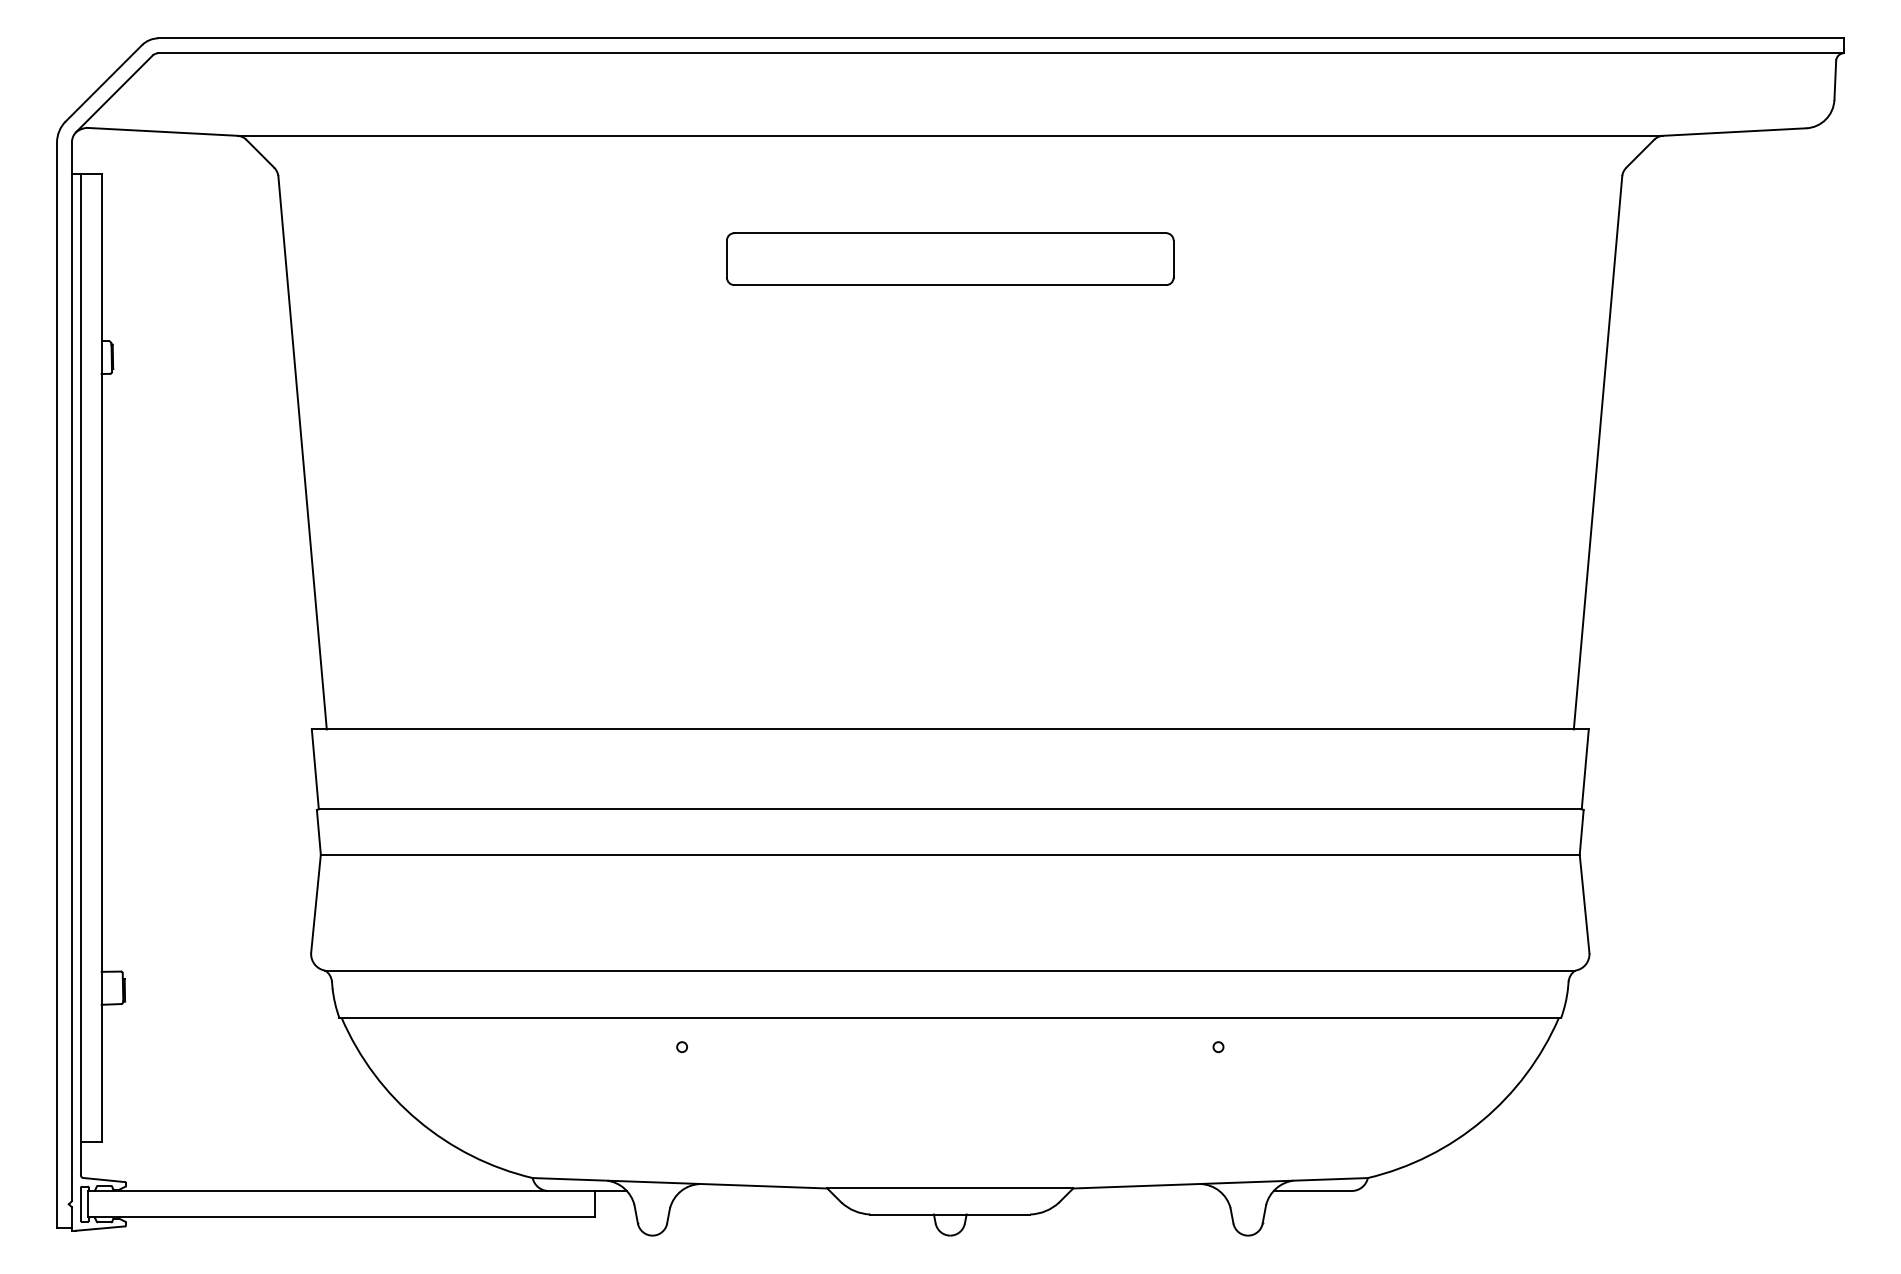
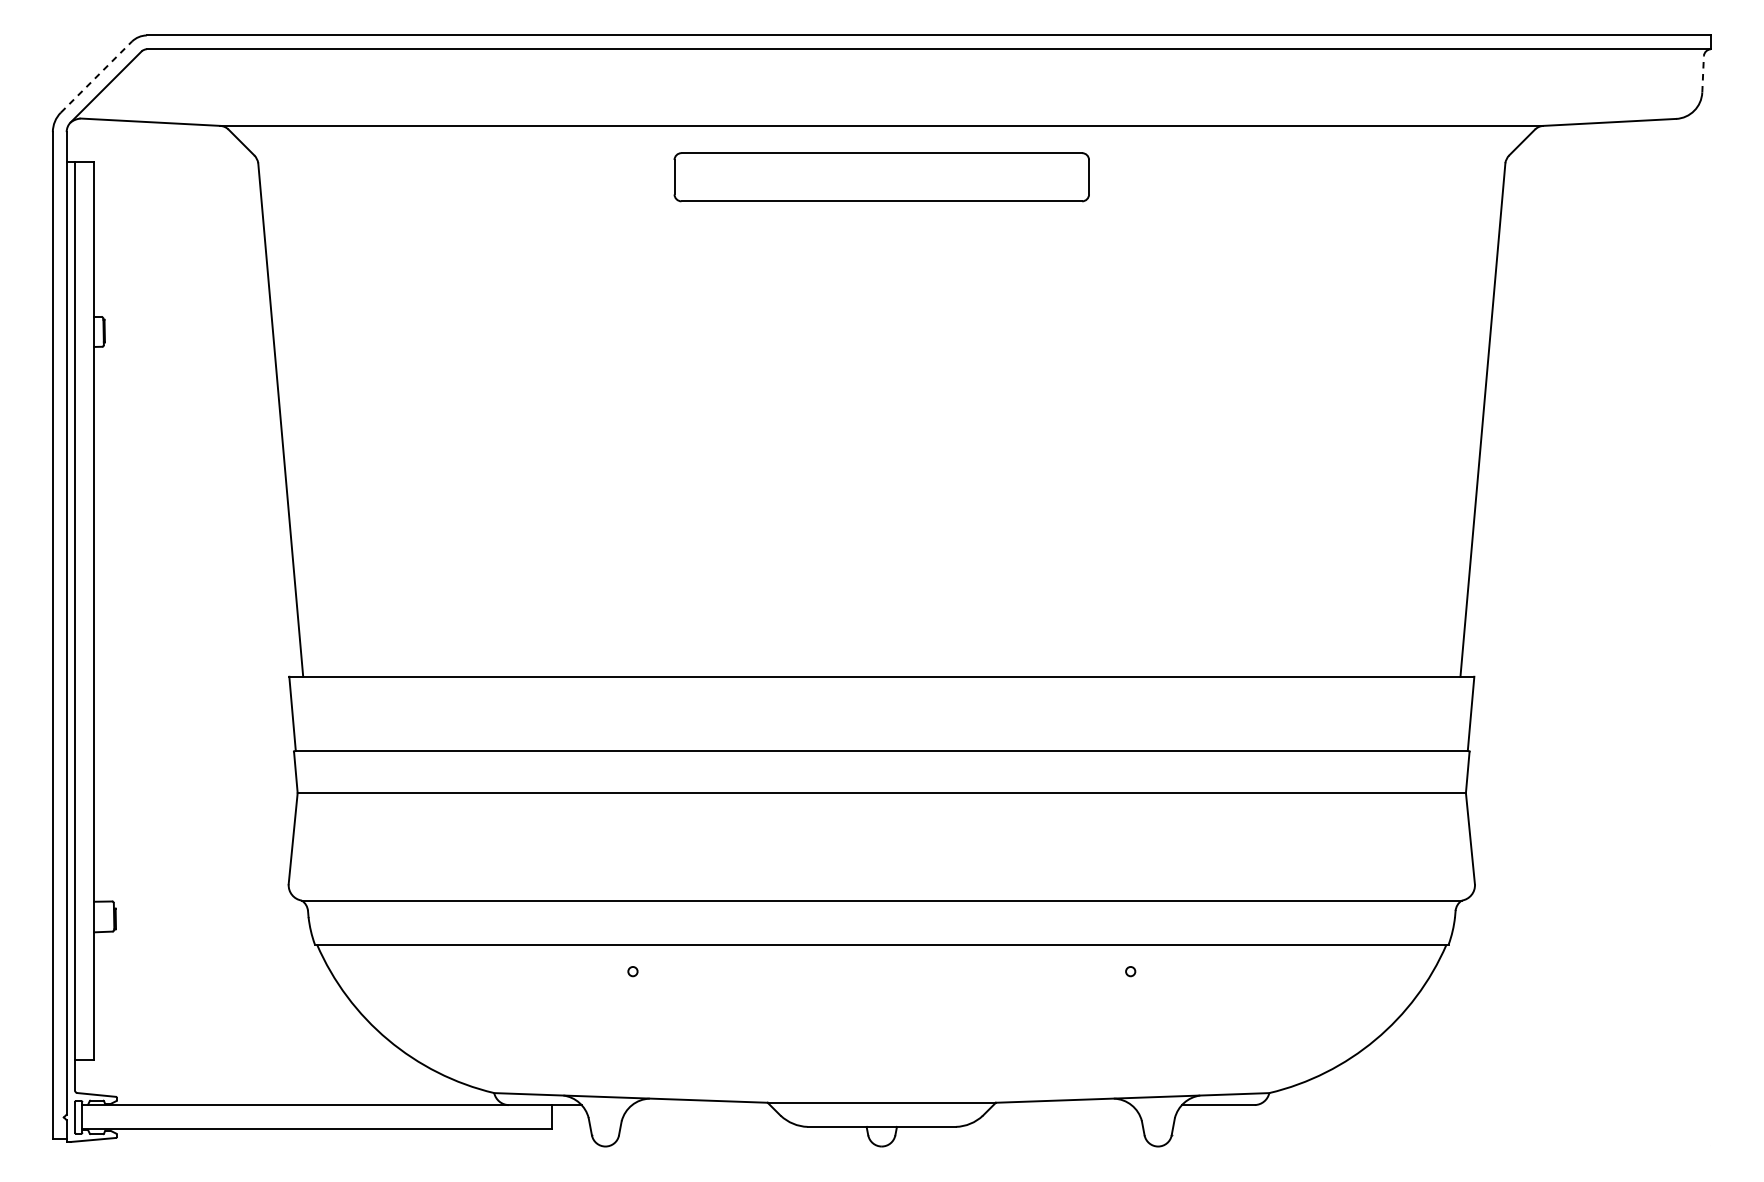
line: (1835, 80) -> (1703, 74), solid -> dashed
line: (104, 82) -> (96, 76), solid -> dashed
part: (950, 258) -> (882, 176), moved

